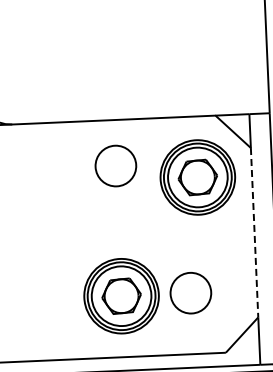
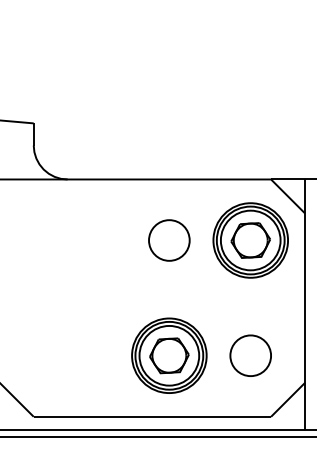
part: (116, 166) -> (169, 240), moved
line: (254, 233) -> (304, 298), dashed -> solid
part: (190, 292) -> (250, 355), moved

